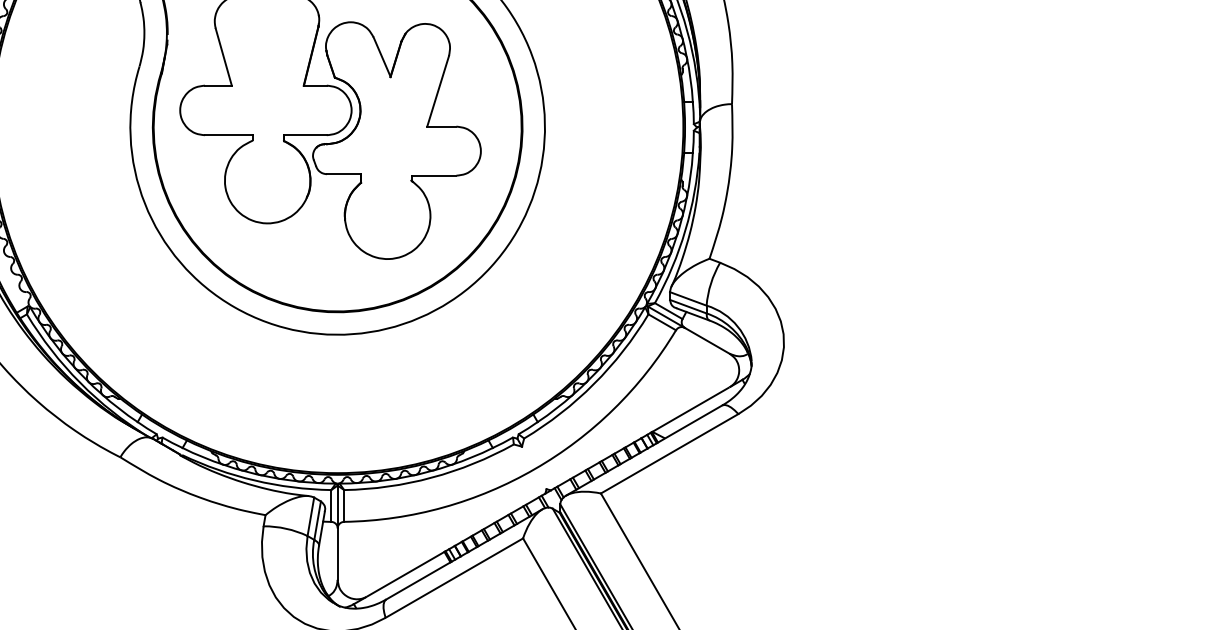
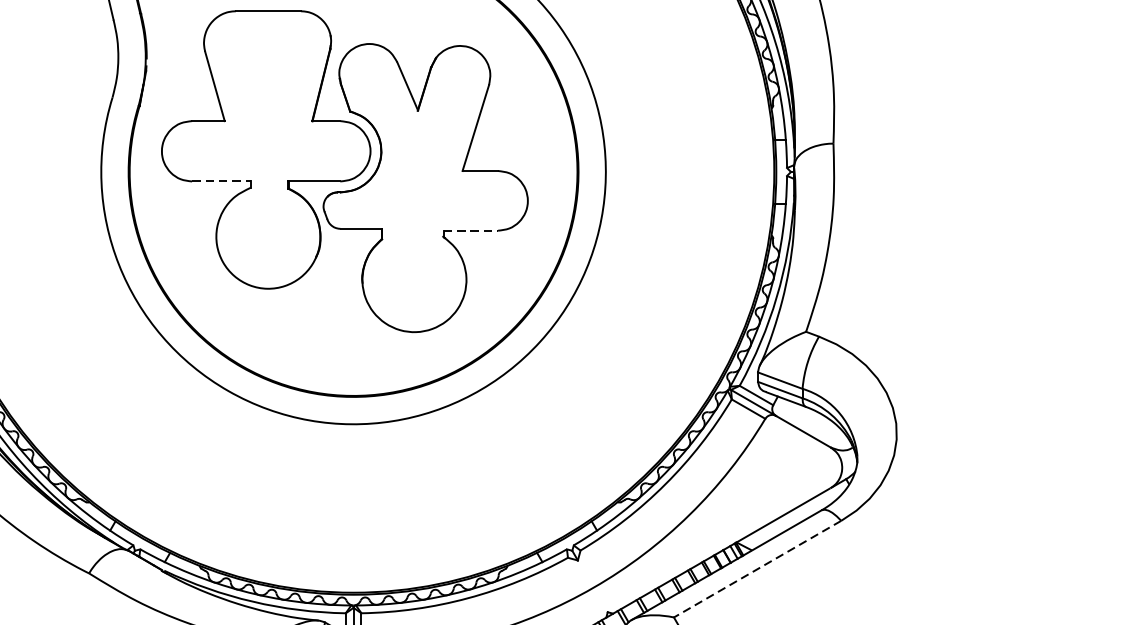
line: (229, 135) -> (221, 181), solid -> dashed
line: (434, 175) -> (471, 230), solid -> dashed
line: (669, 454) -> (757, 570), solid -> dashed

